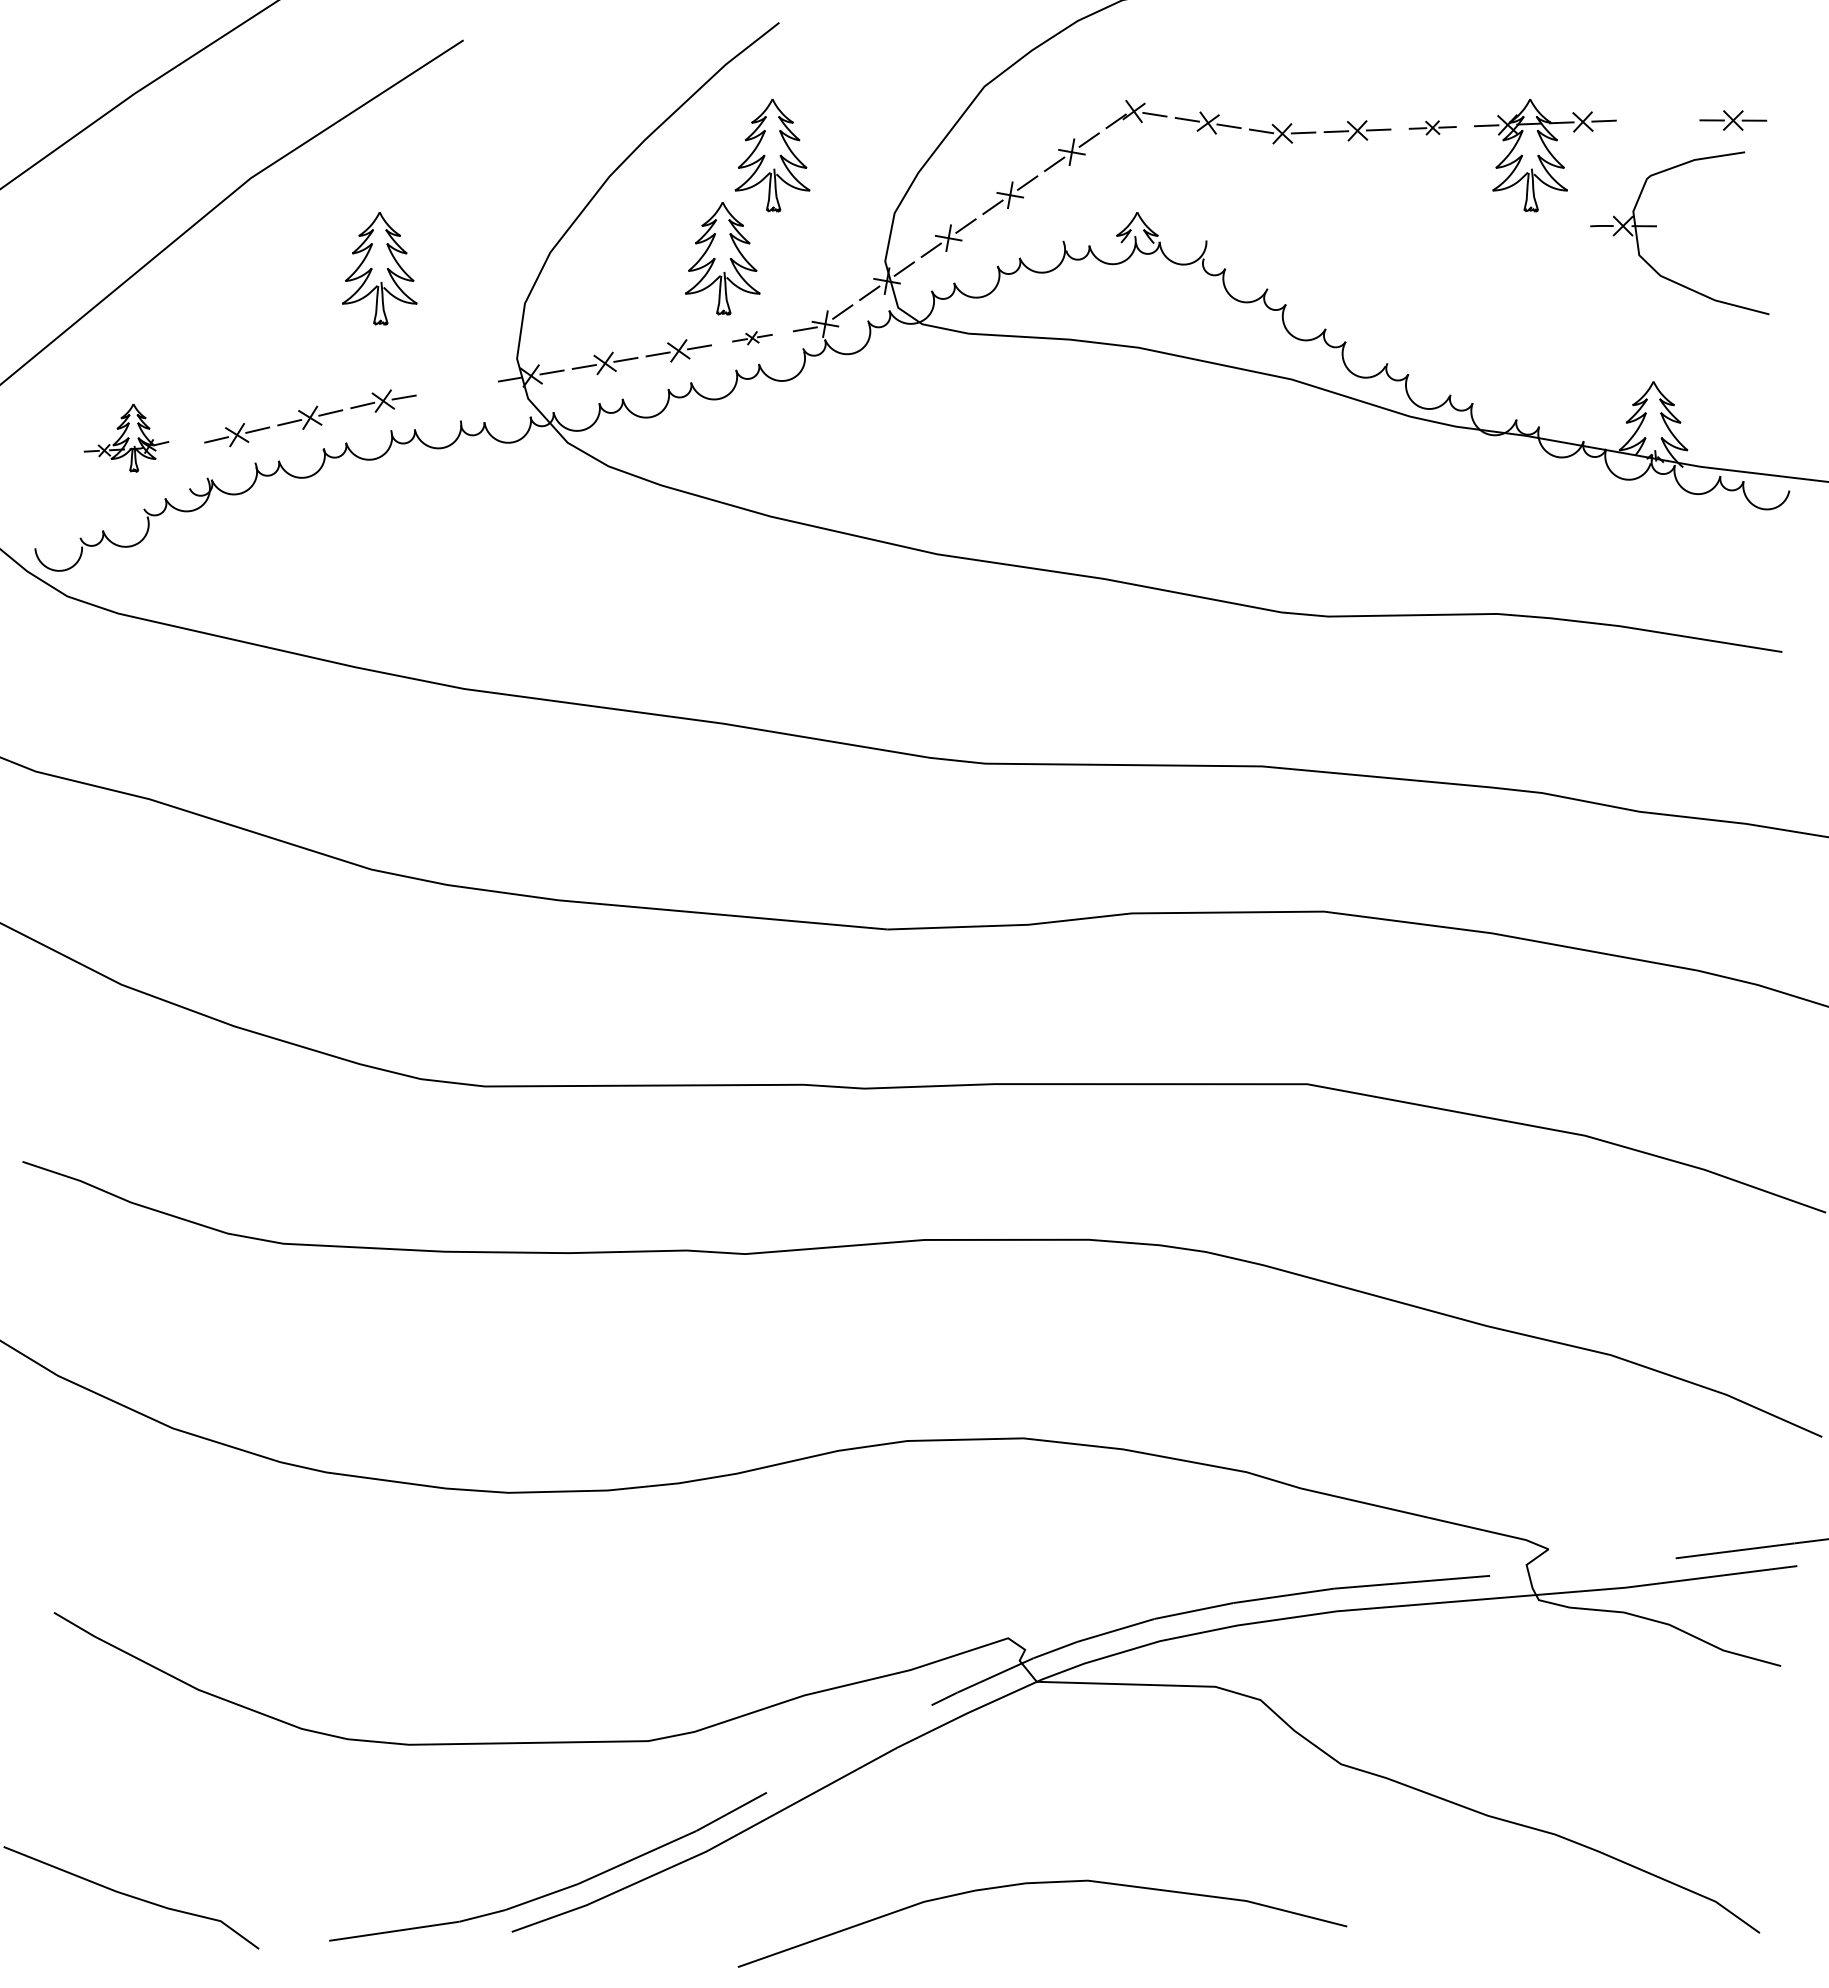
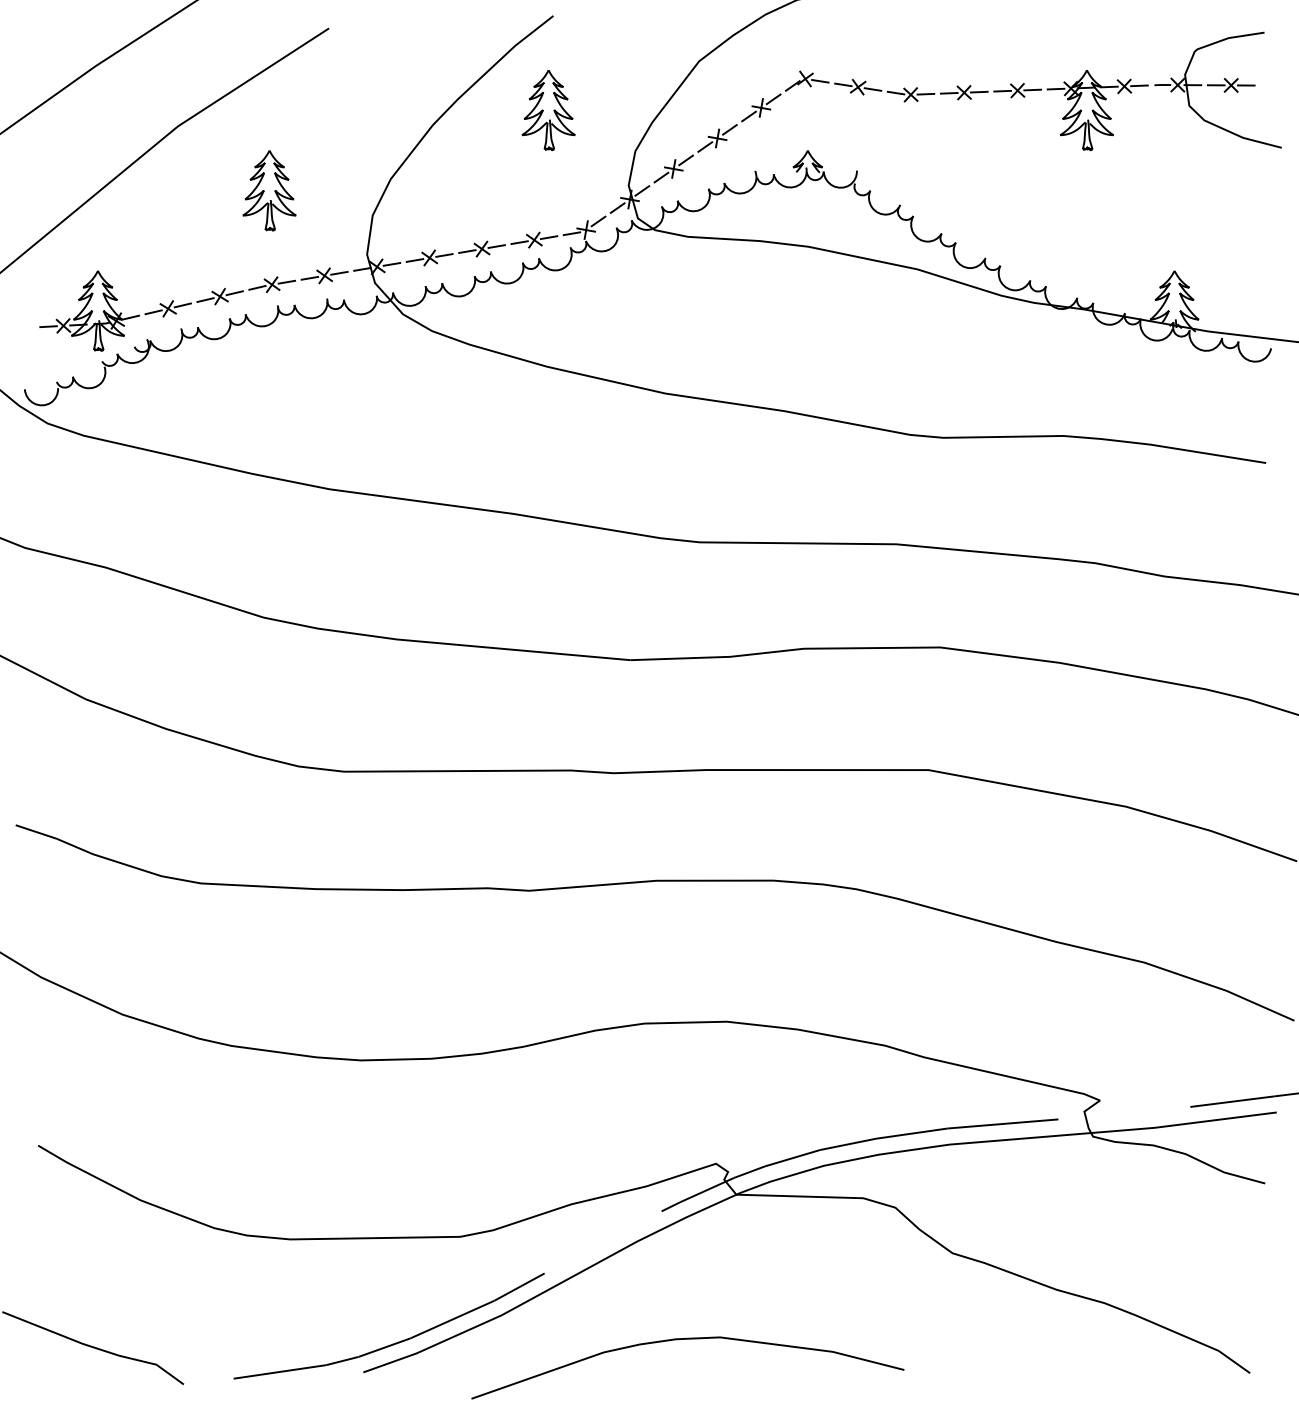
part: (1432, 127) -> (1017, 90), size x1.43
part: (1656, 227) -> (1201, 86), moved
part: (722, 258) -> (513, 183), removed
part: (752, 337) -> (534, 239), size x1.67
part: (457, 388) -> (324, 275), added
part: (126, 437) -> (89, 310), size x1.67
curve: (1042, 1883) -> (687, 1339), moved

